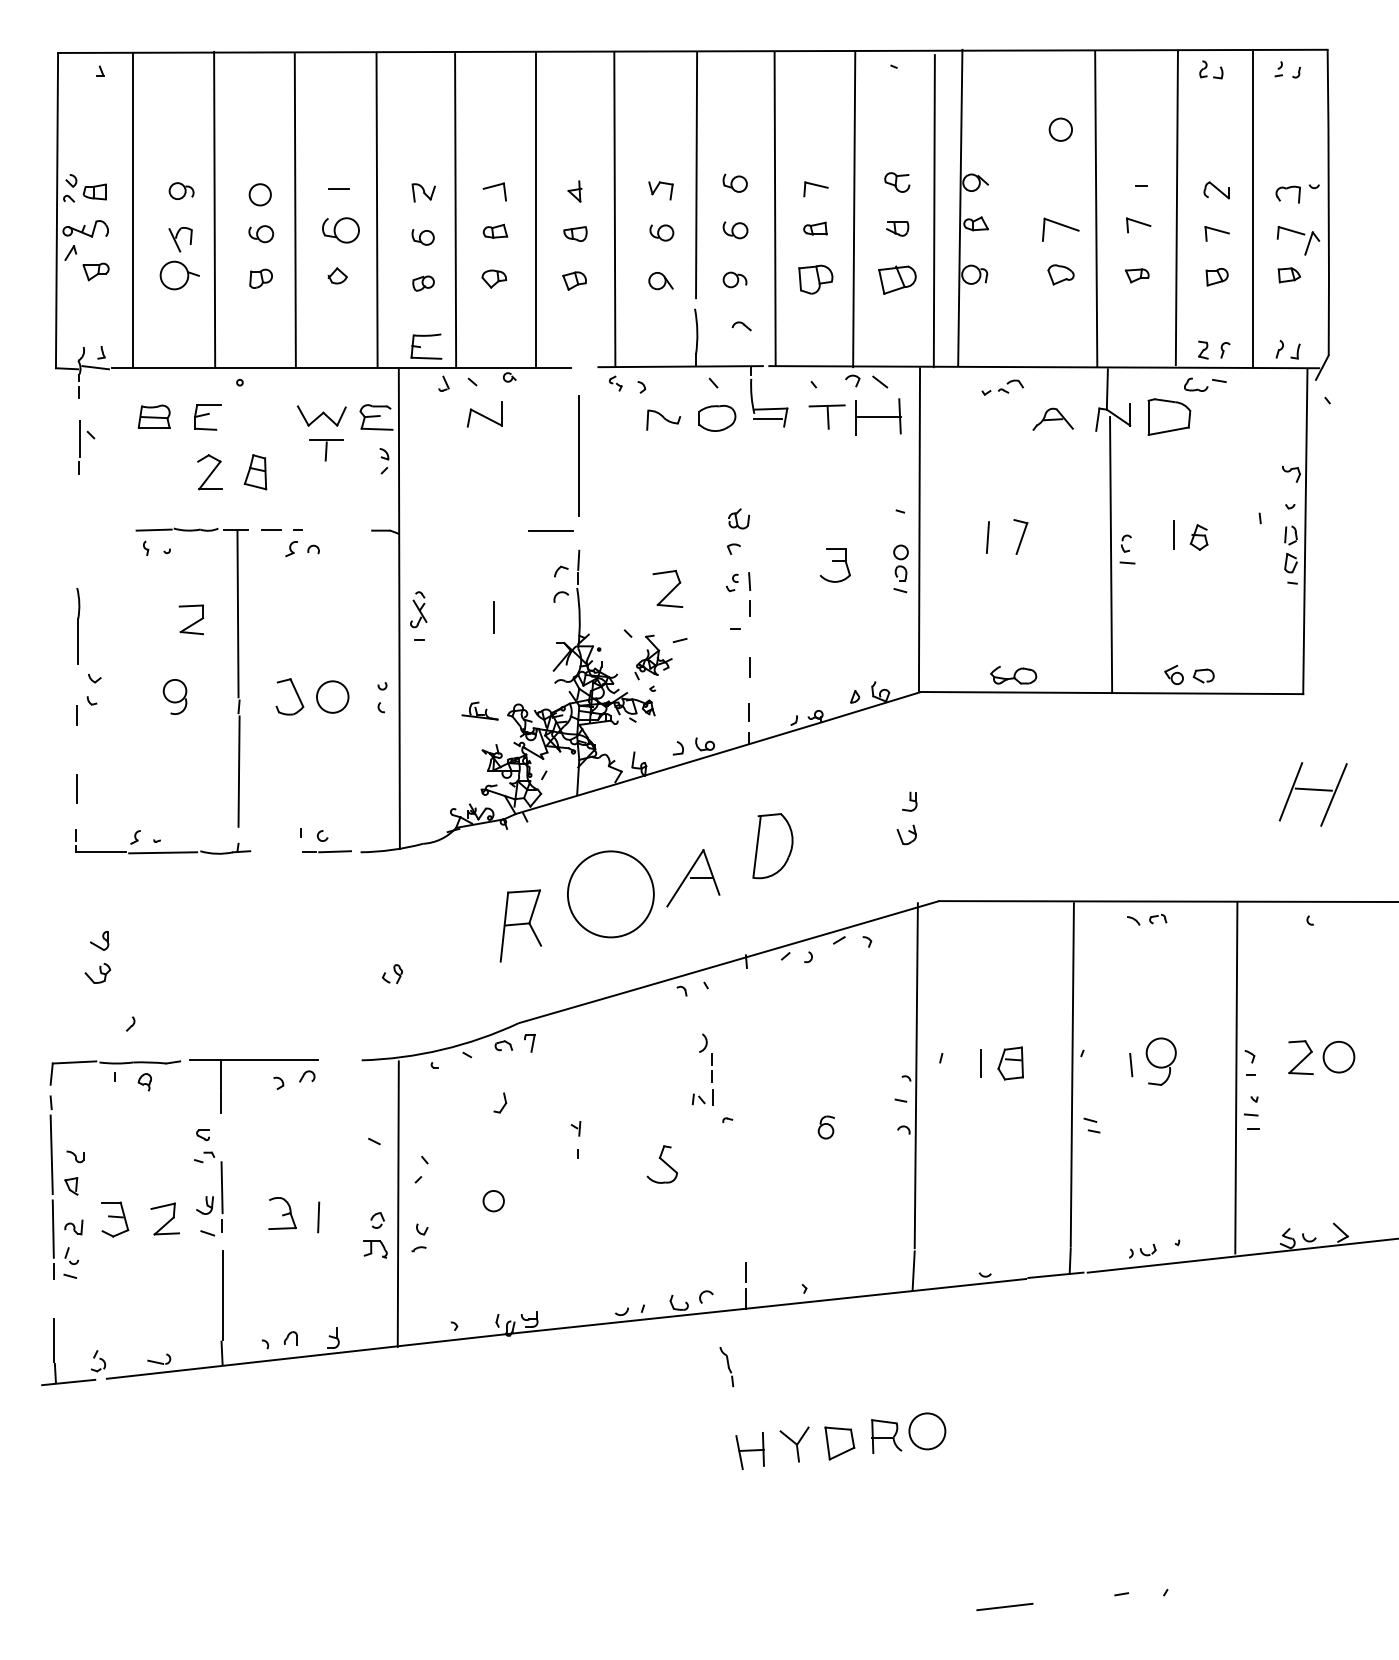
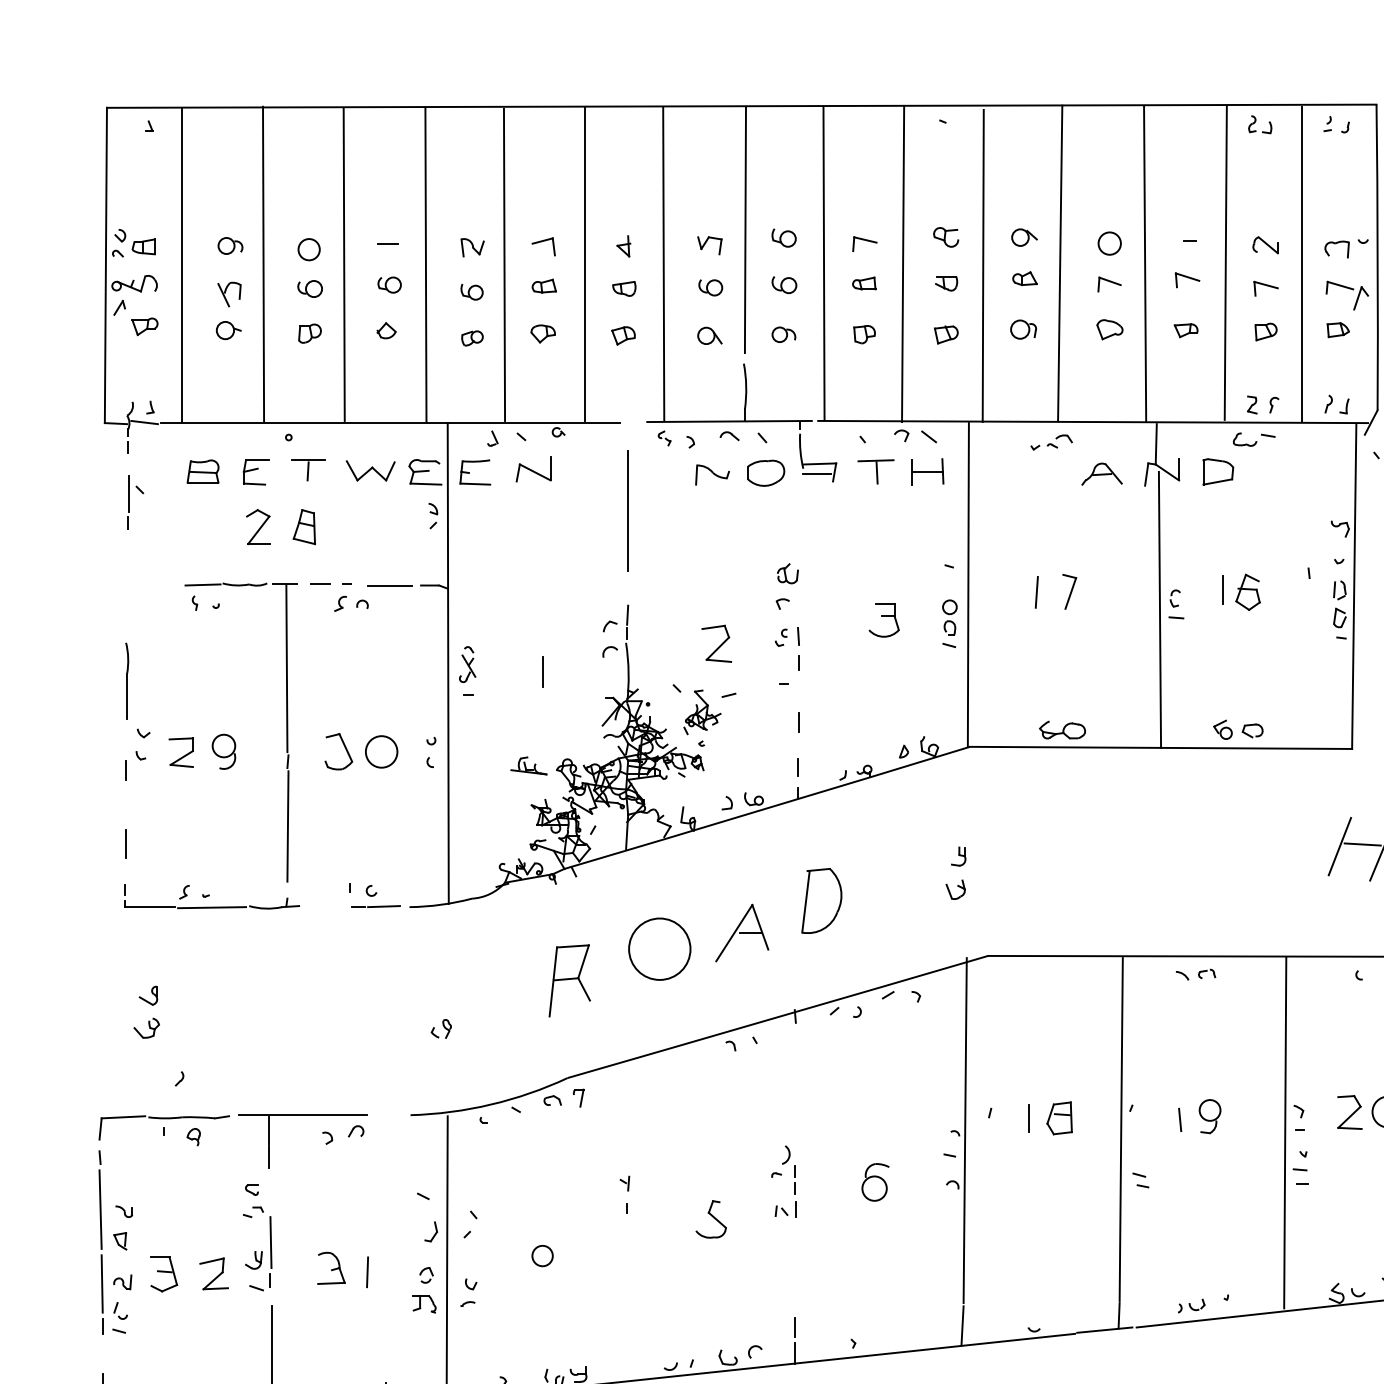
circle: (1060, 129) -> (1109, 243), moved
line: (960, 207) -> (1060, 263), moved
part: (340, 229) -> (389, 284), size x0.62
part: (1060, 229) -> (1109, 284), size x0.62
part: (179, 275) -> (228, 330), size x0.62
part: (815, 279) -> (864, 334), size x0.62
part: (897, 279) -> (946, 334), size x0.62
part: (741, 326) -> (729, 436), moved
part: (426, 346) -> (475, 472), moved
part: (878, 416) -> (927, 471), size x0.71
part: (1169, 416) -> (1218, 471), size x0.71
part: (326, 450) -> (308, 470), moved
line: (550, 530) -> (389, 585), moved
part: (1198, 537) -> (1247, 592), size x1.43
part: (191, 619) -> (181, 752), moved
circle: (610, 894) -> (659, 949), size x0.71
part: (1160, 1061) -> (1209, 1116), size x0.71
part: (711, 1070) -> (794, 1182), moved
part: (500, 1102) -> (431, 1231), moved
part: (826, 1127) -> (875, 1182), size x1.67

